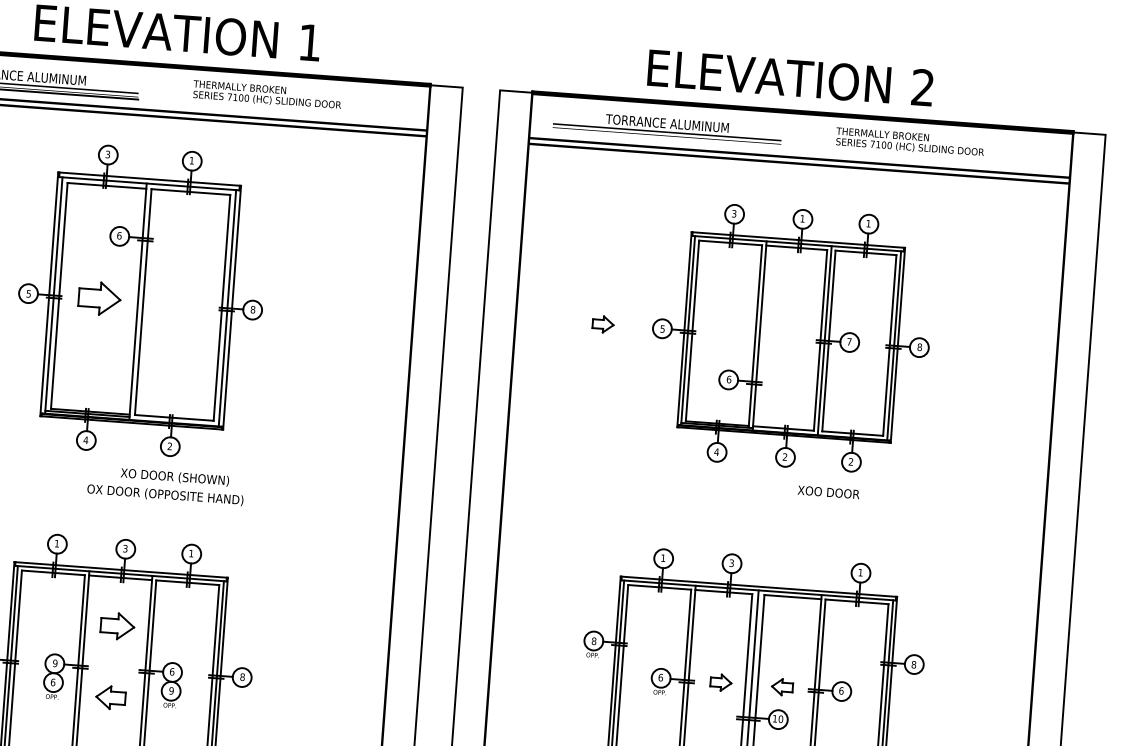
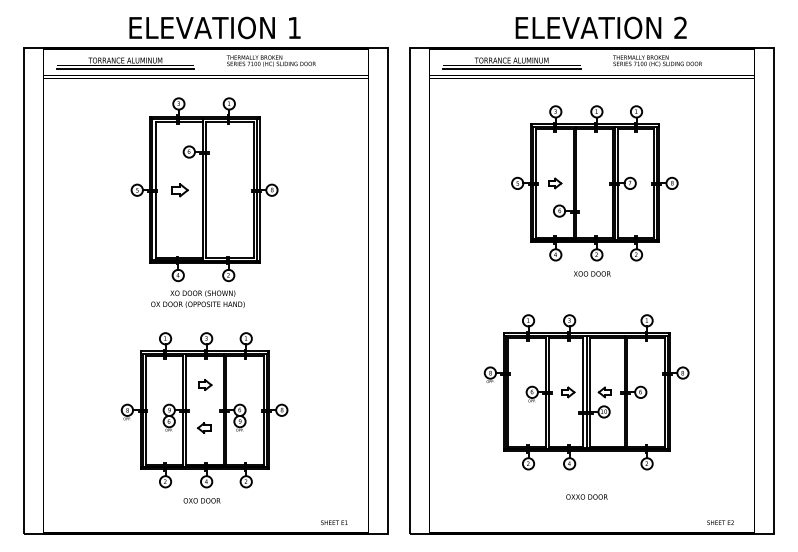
text: (789, 77) -> (600, 27), moved
line: (666, 138) -> (511, 69), added
part: (98, 299) -> (179, 190), size x0.62
part: (603, 324) -> (555, 183), moved
text: (165, 484) -> (197, 298), moved
text: (829, 491) -> (592, 273), moved
part: (118, 625) -> (205, 384), size x0.62
part: (111, 696) -> (204, 427), size x0.71

